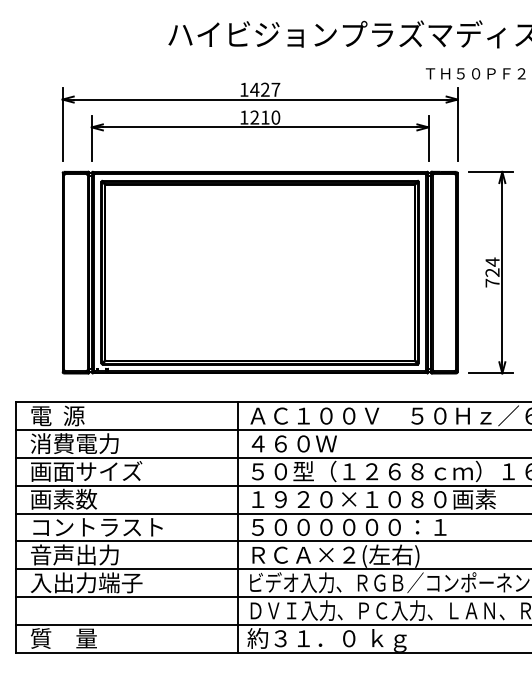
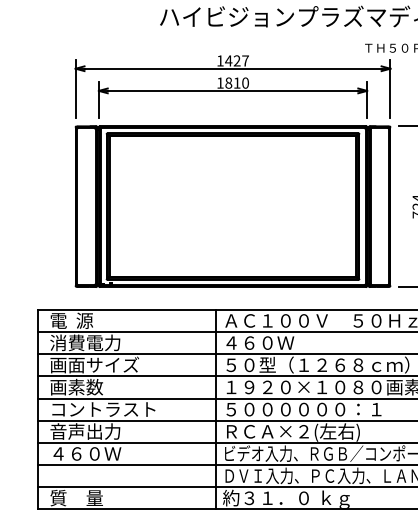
text: (254, 117) -> (228, 83), 1210 -> 1810
text: (86, 582) -> (94, 453), 入出力端子 -> ４６０Ｗ

